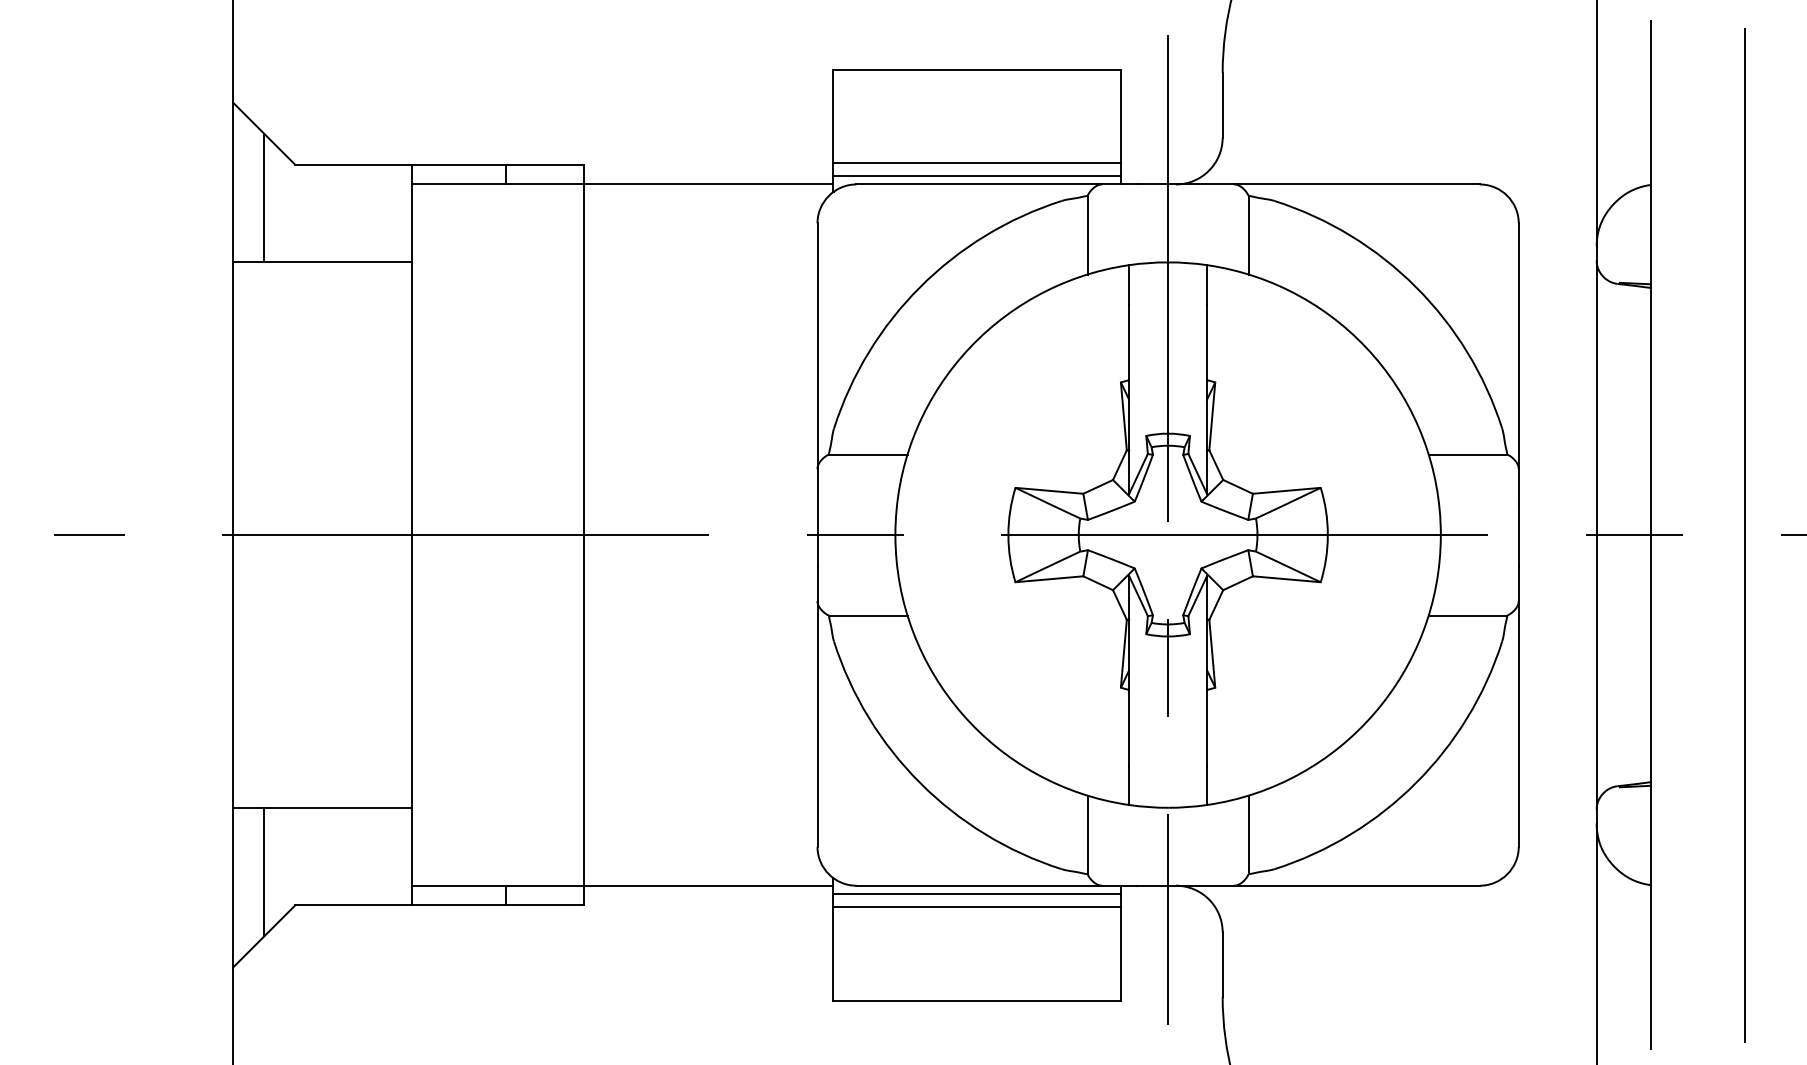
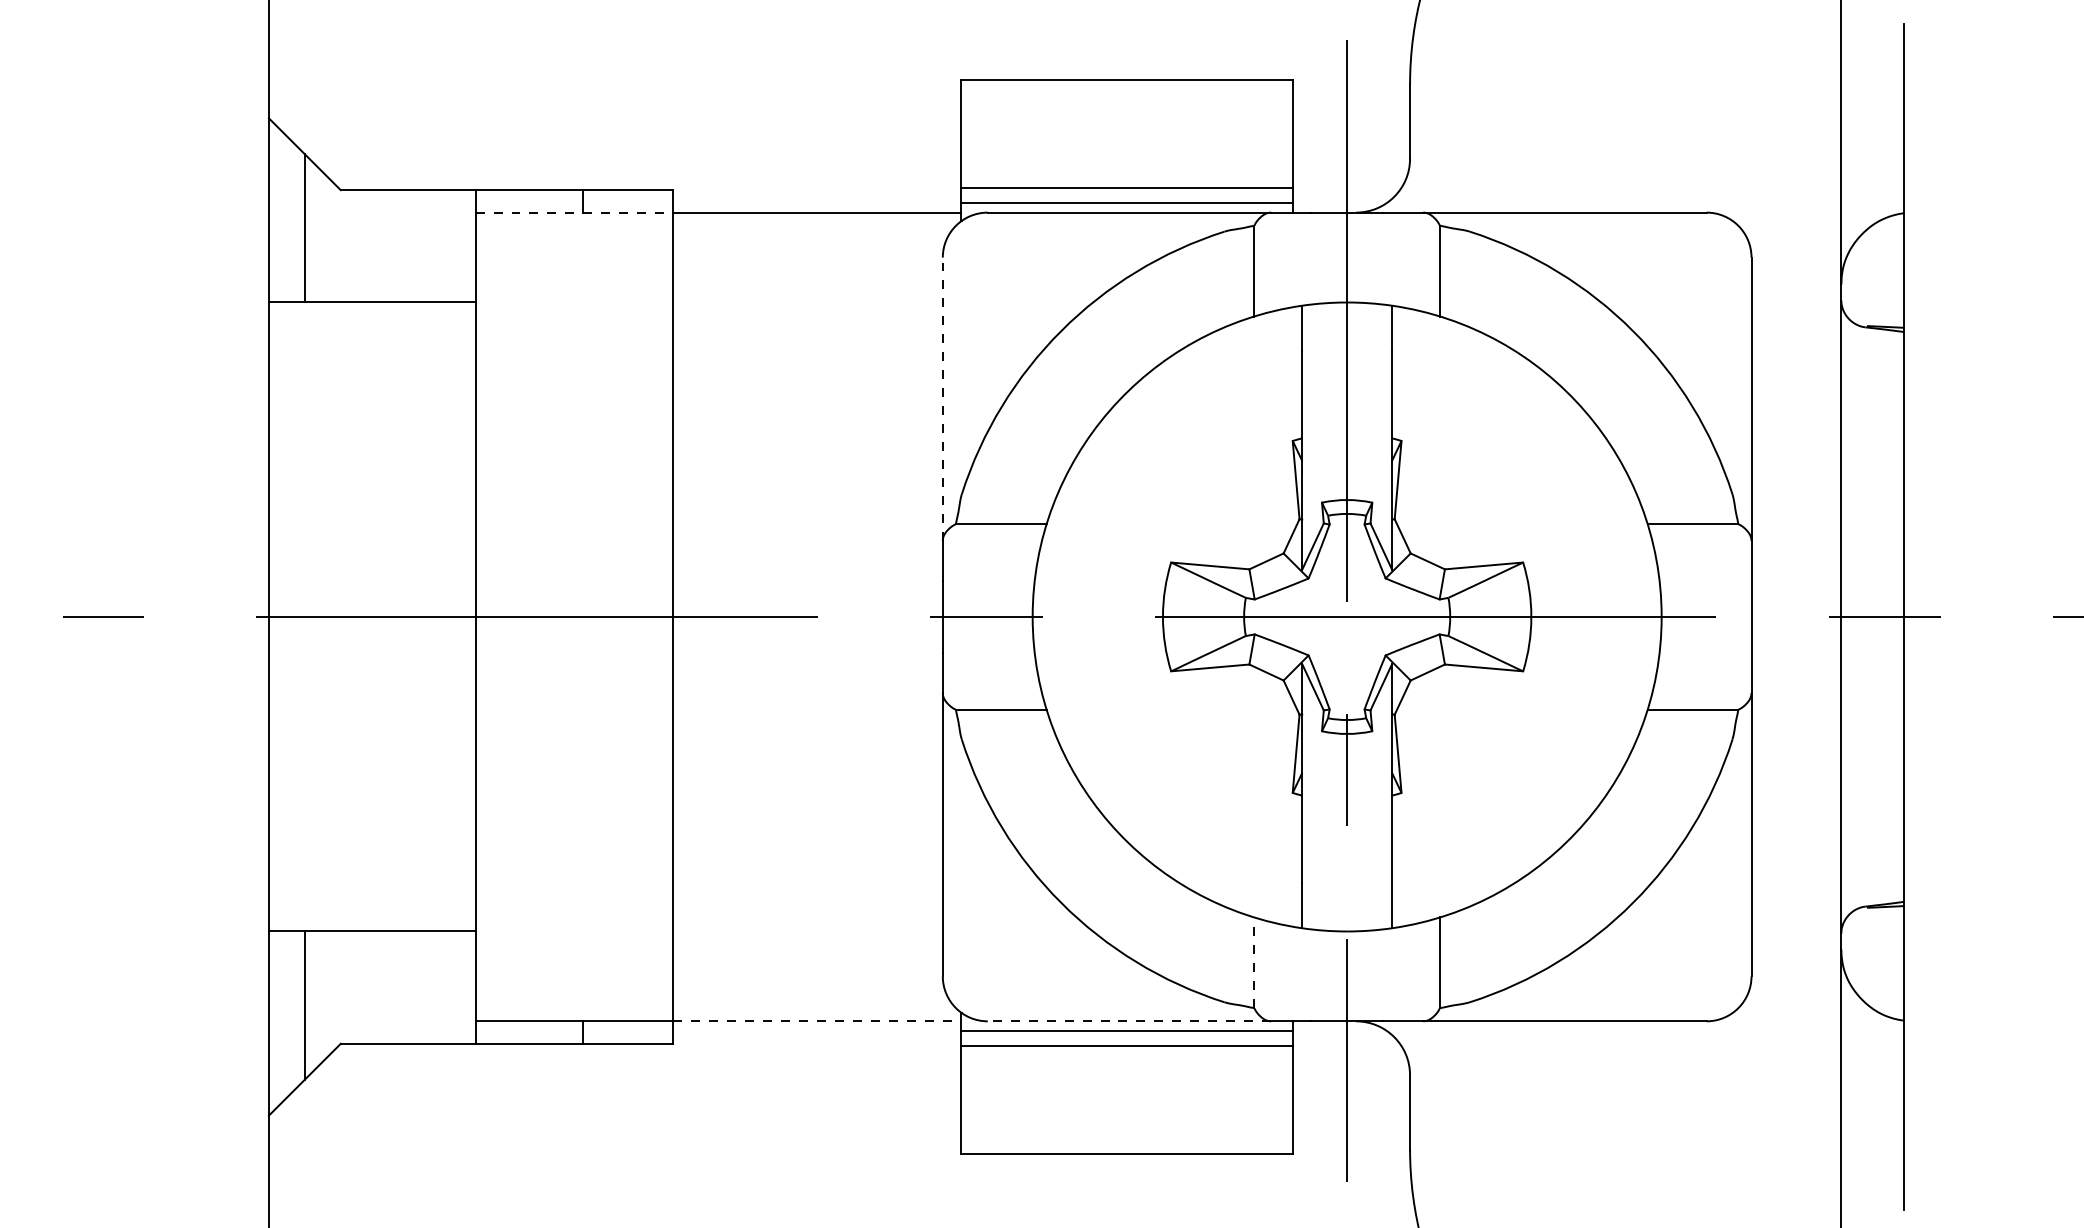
line: (498, 184) -> (574, 212), solid -> dashed
line: (817, 346) -> (942, 399), solid -> dashed
line: (1744, 534) -> (2011, 616), removed
line: (1087, 834) -> (1254, 962), solid -> dashed
line: (708, 885) -> (817, 1021), solid -> dashed
line: (979, 885) -> (1129, 1021), solid -> dashed

